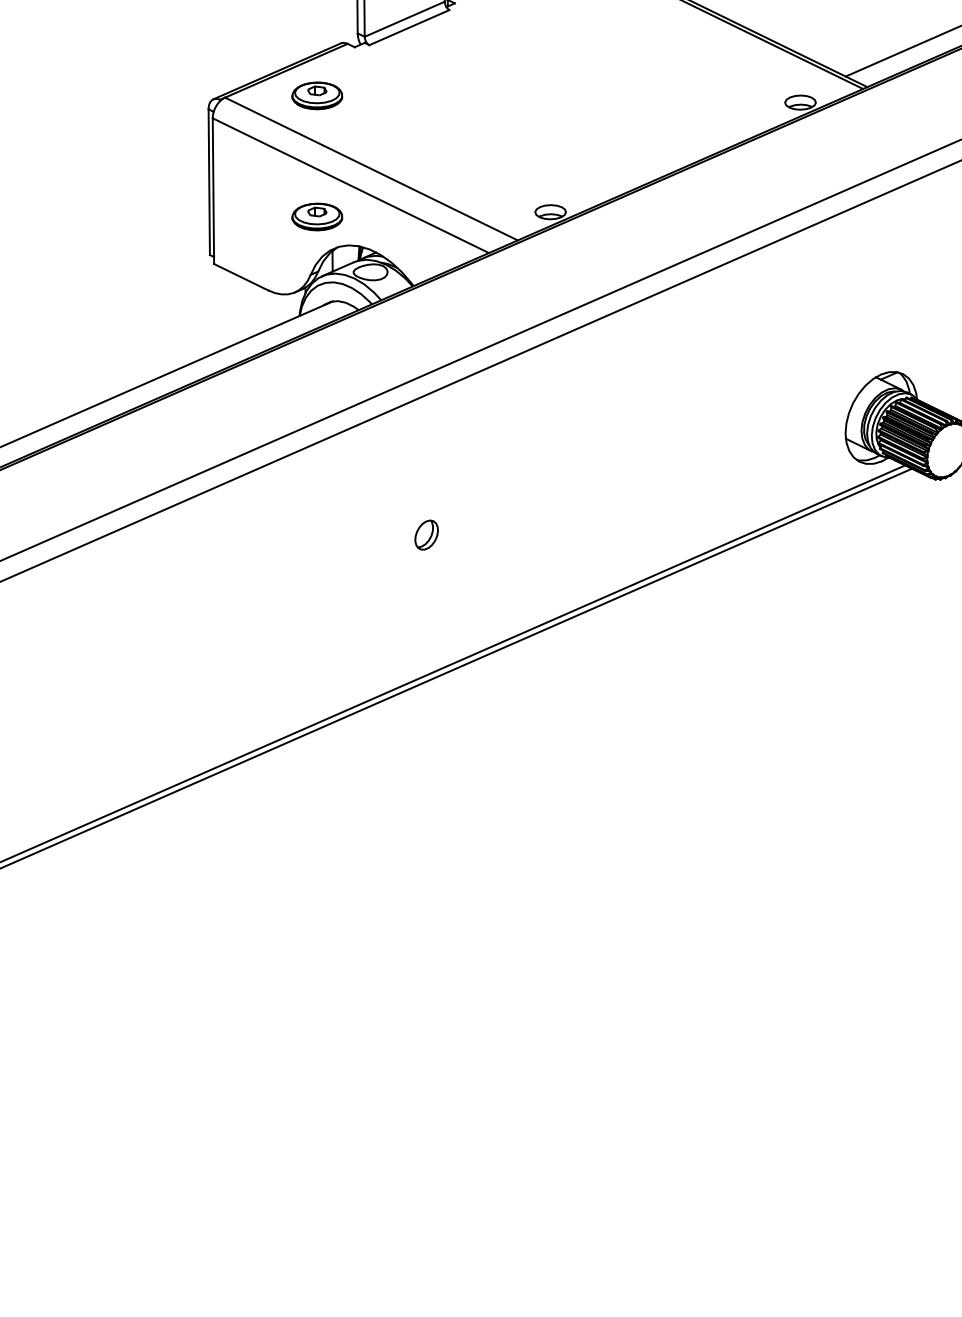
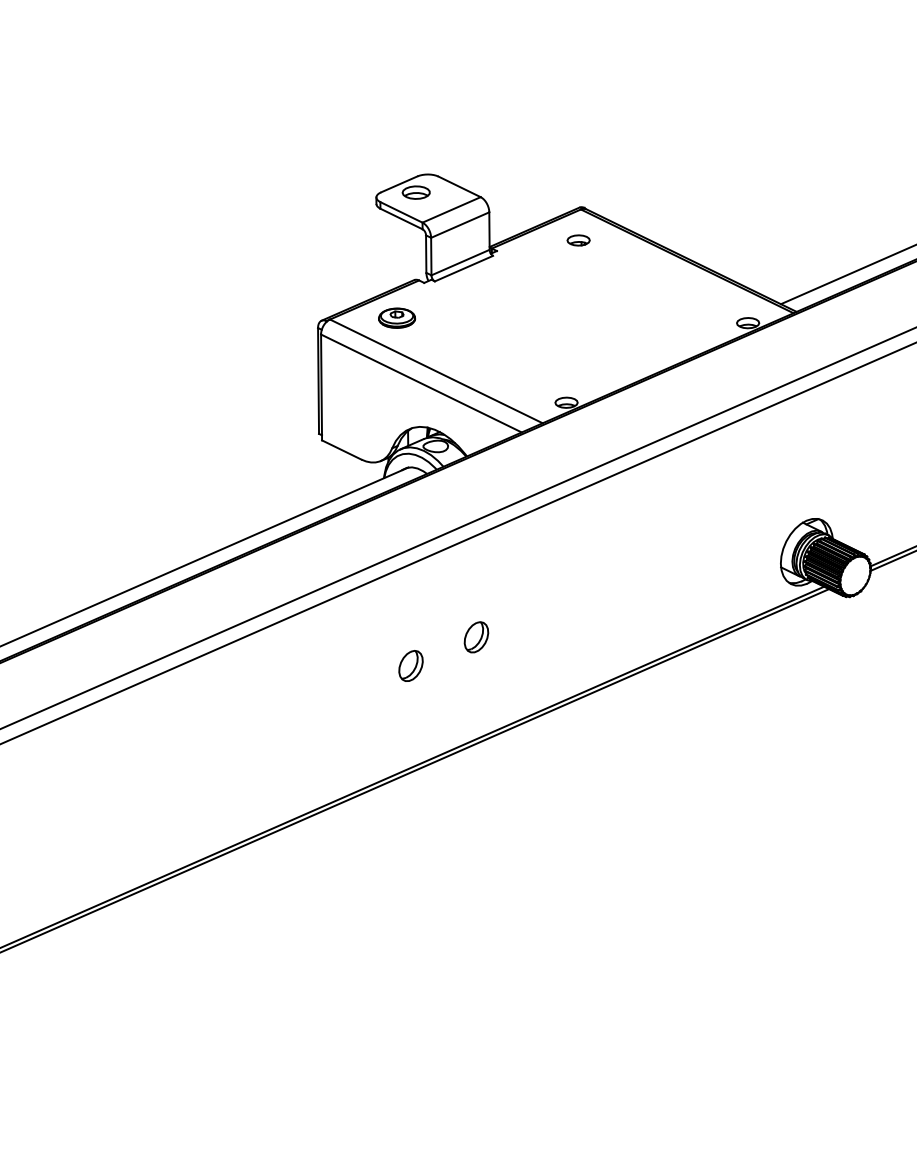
part: (316, 215) -> (396, 405), removed
part: (426, 535) -> (476, 637), size x1.43
part: (335, 573) -> (410, 665), added

